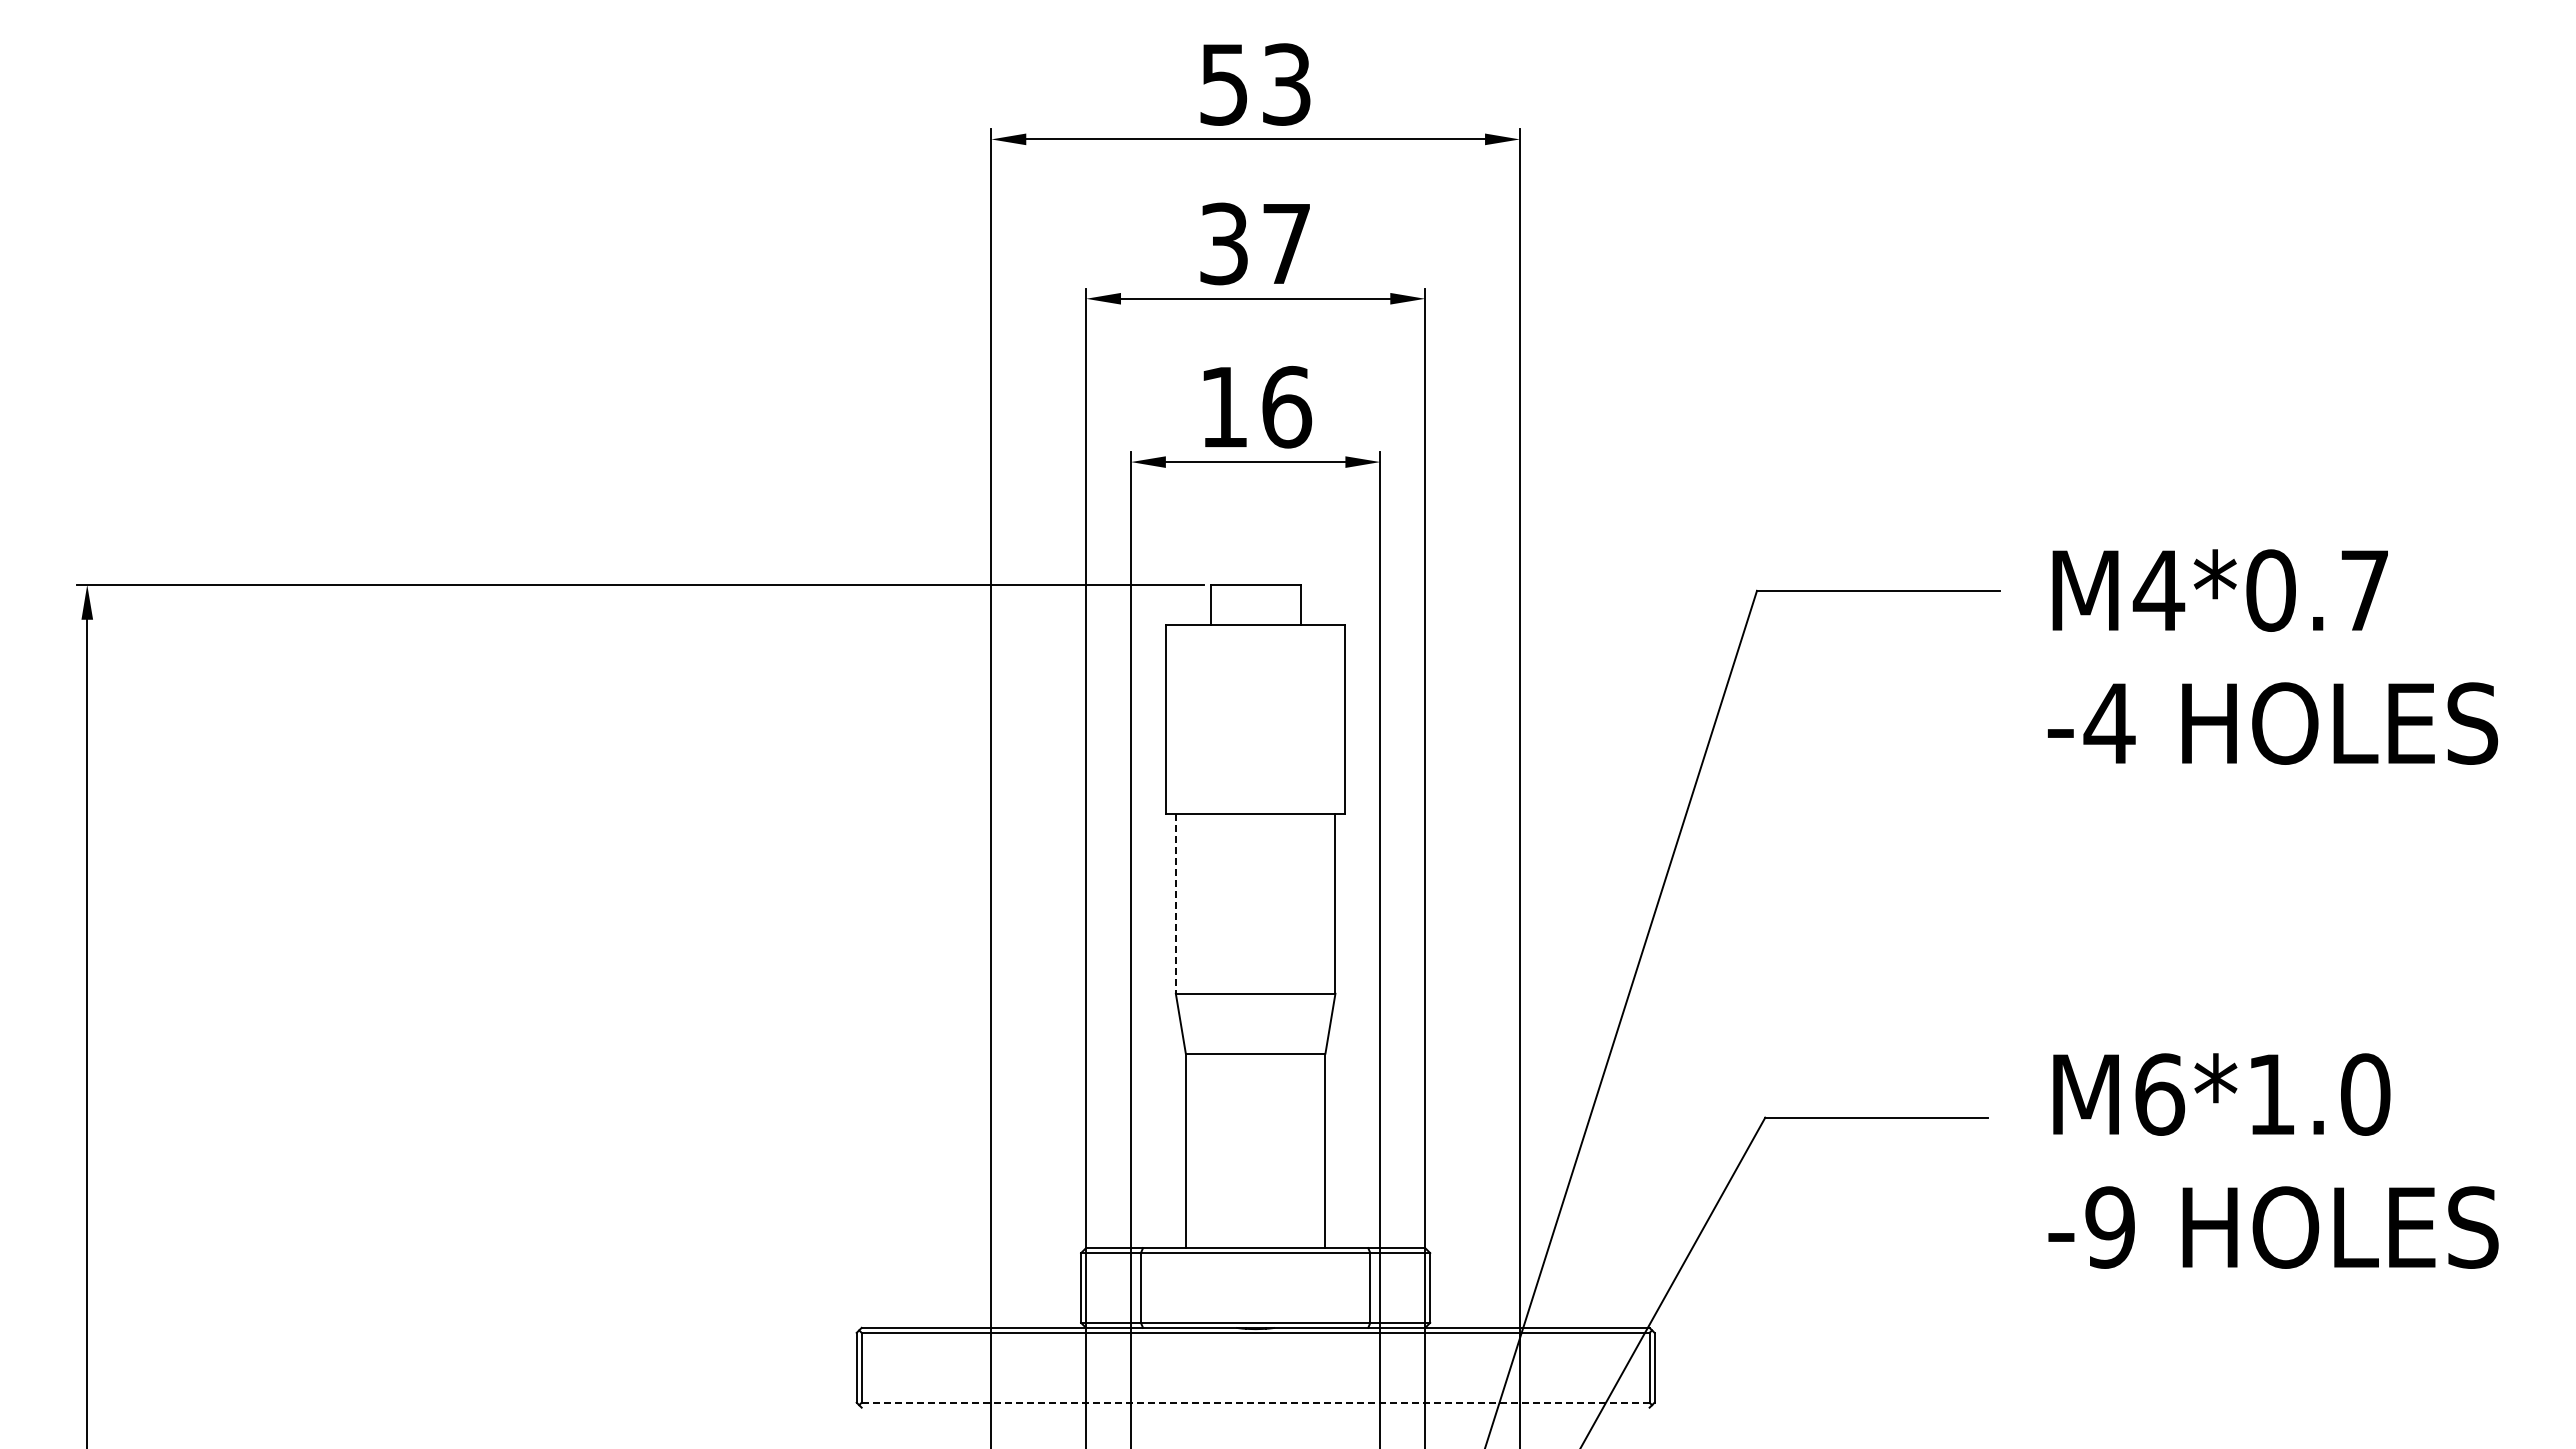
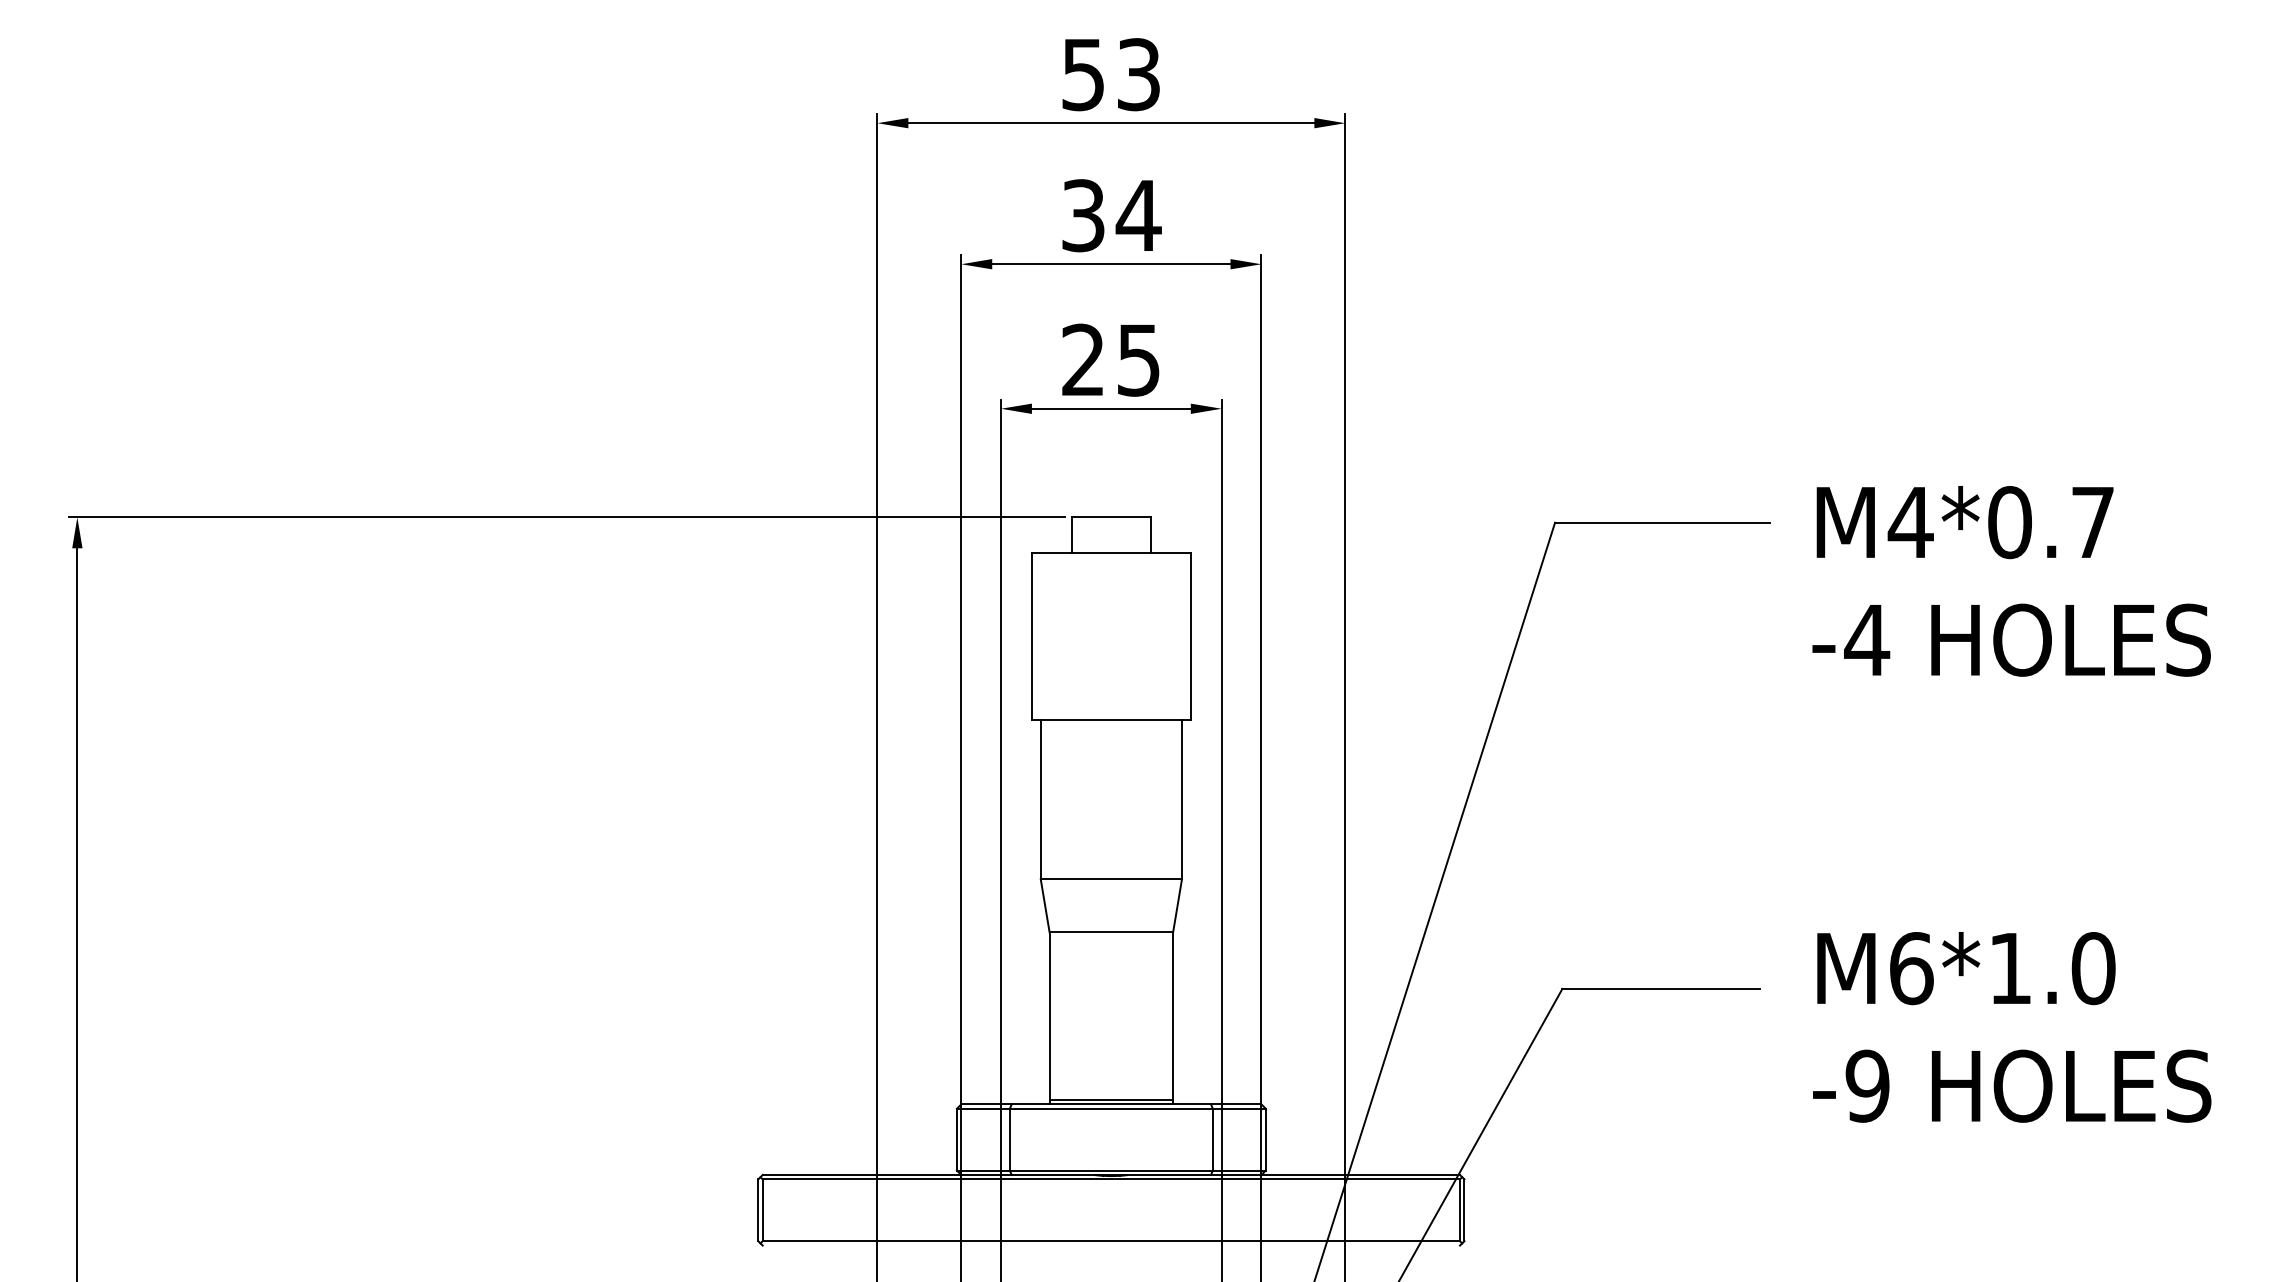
text: (1286, 243) -> (1138, 215), 37 -> 34
text: (1256, 406) -> (1112, 359), 16 -> 25
line: (1175, 904) -> (1040, 800), dashed -> solid
line: (1255, 1243) -> (1111, 1100), added
line: (1255, 1402) -> (1111, 1241), dashed -> solid

